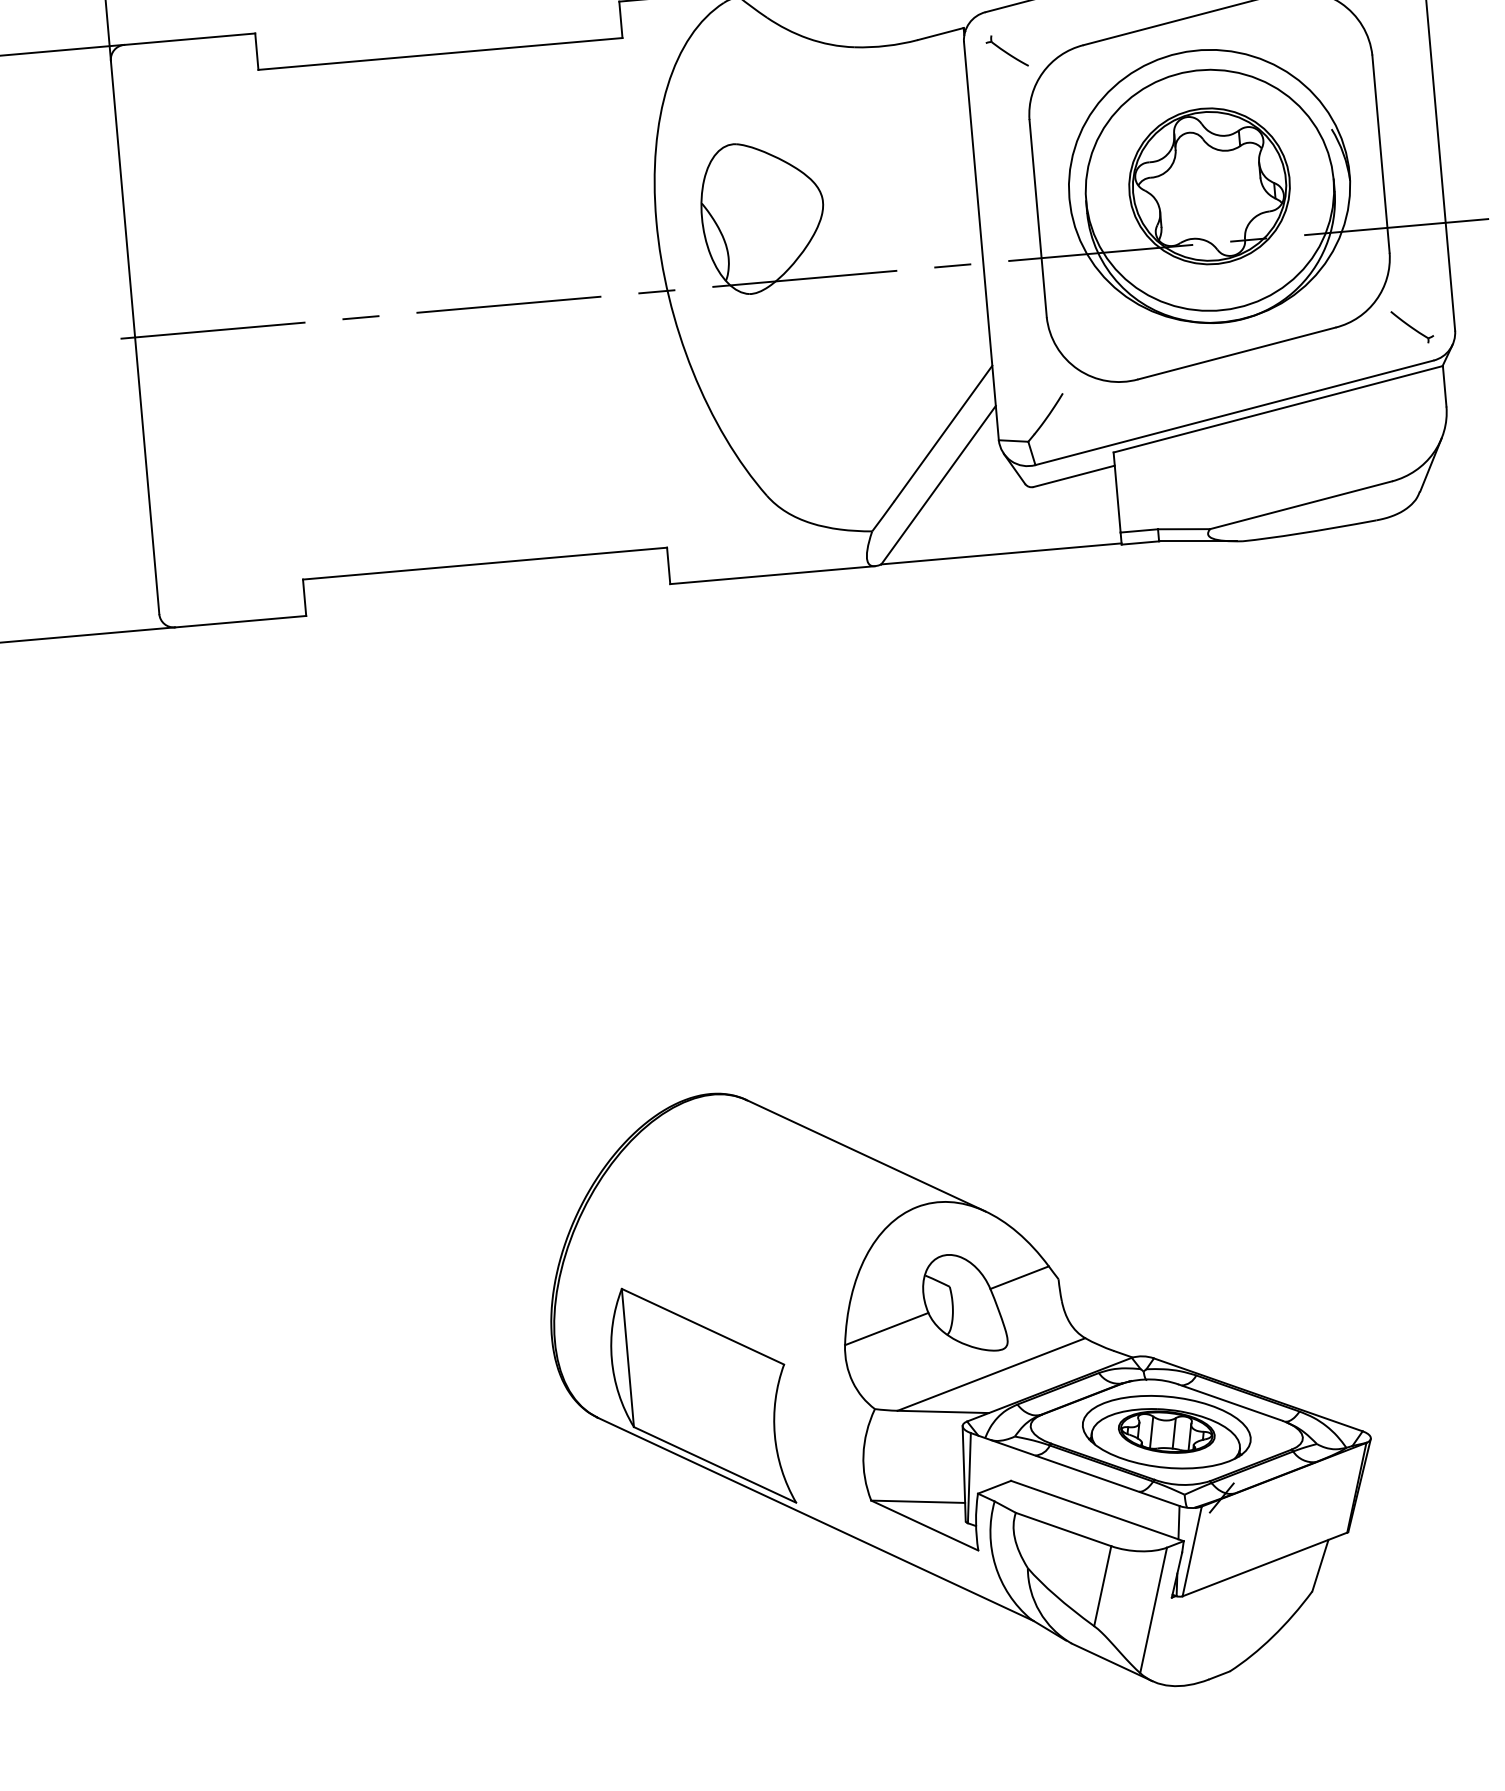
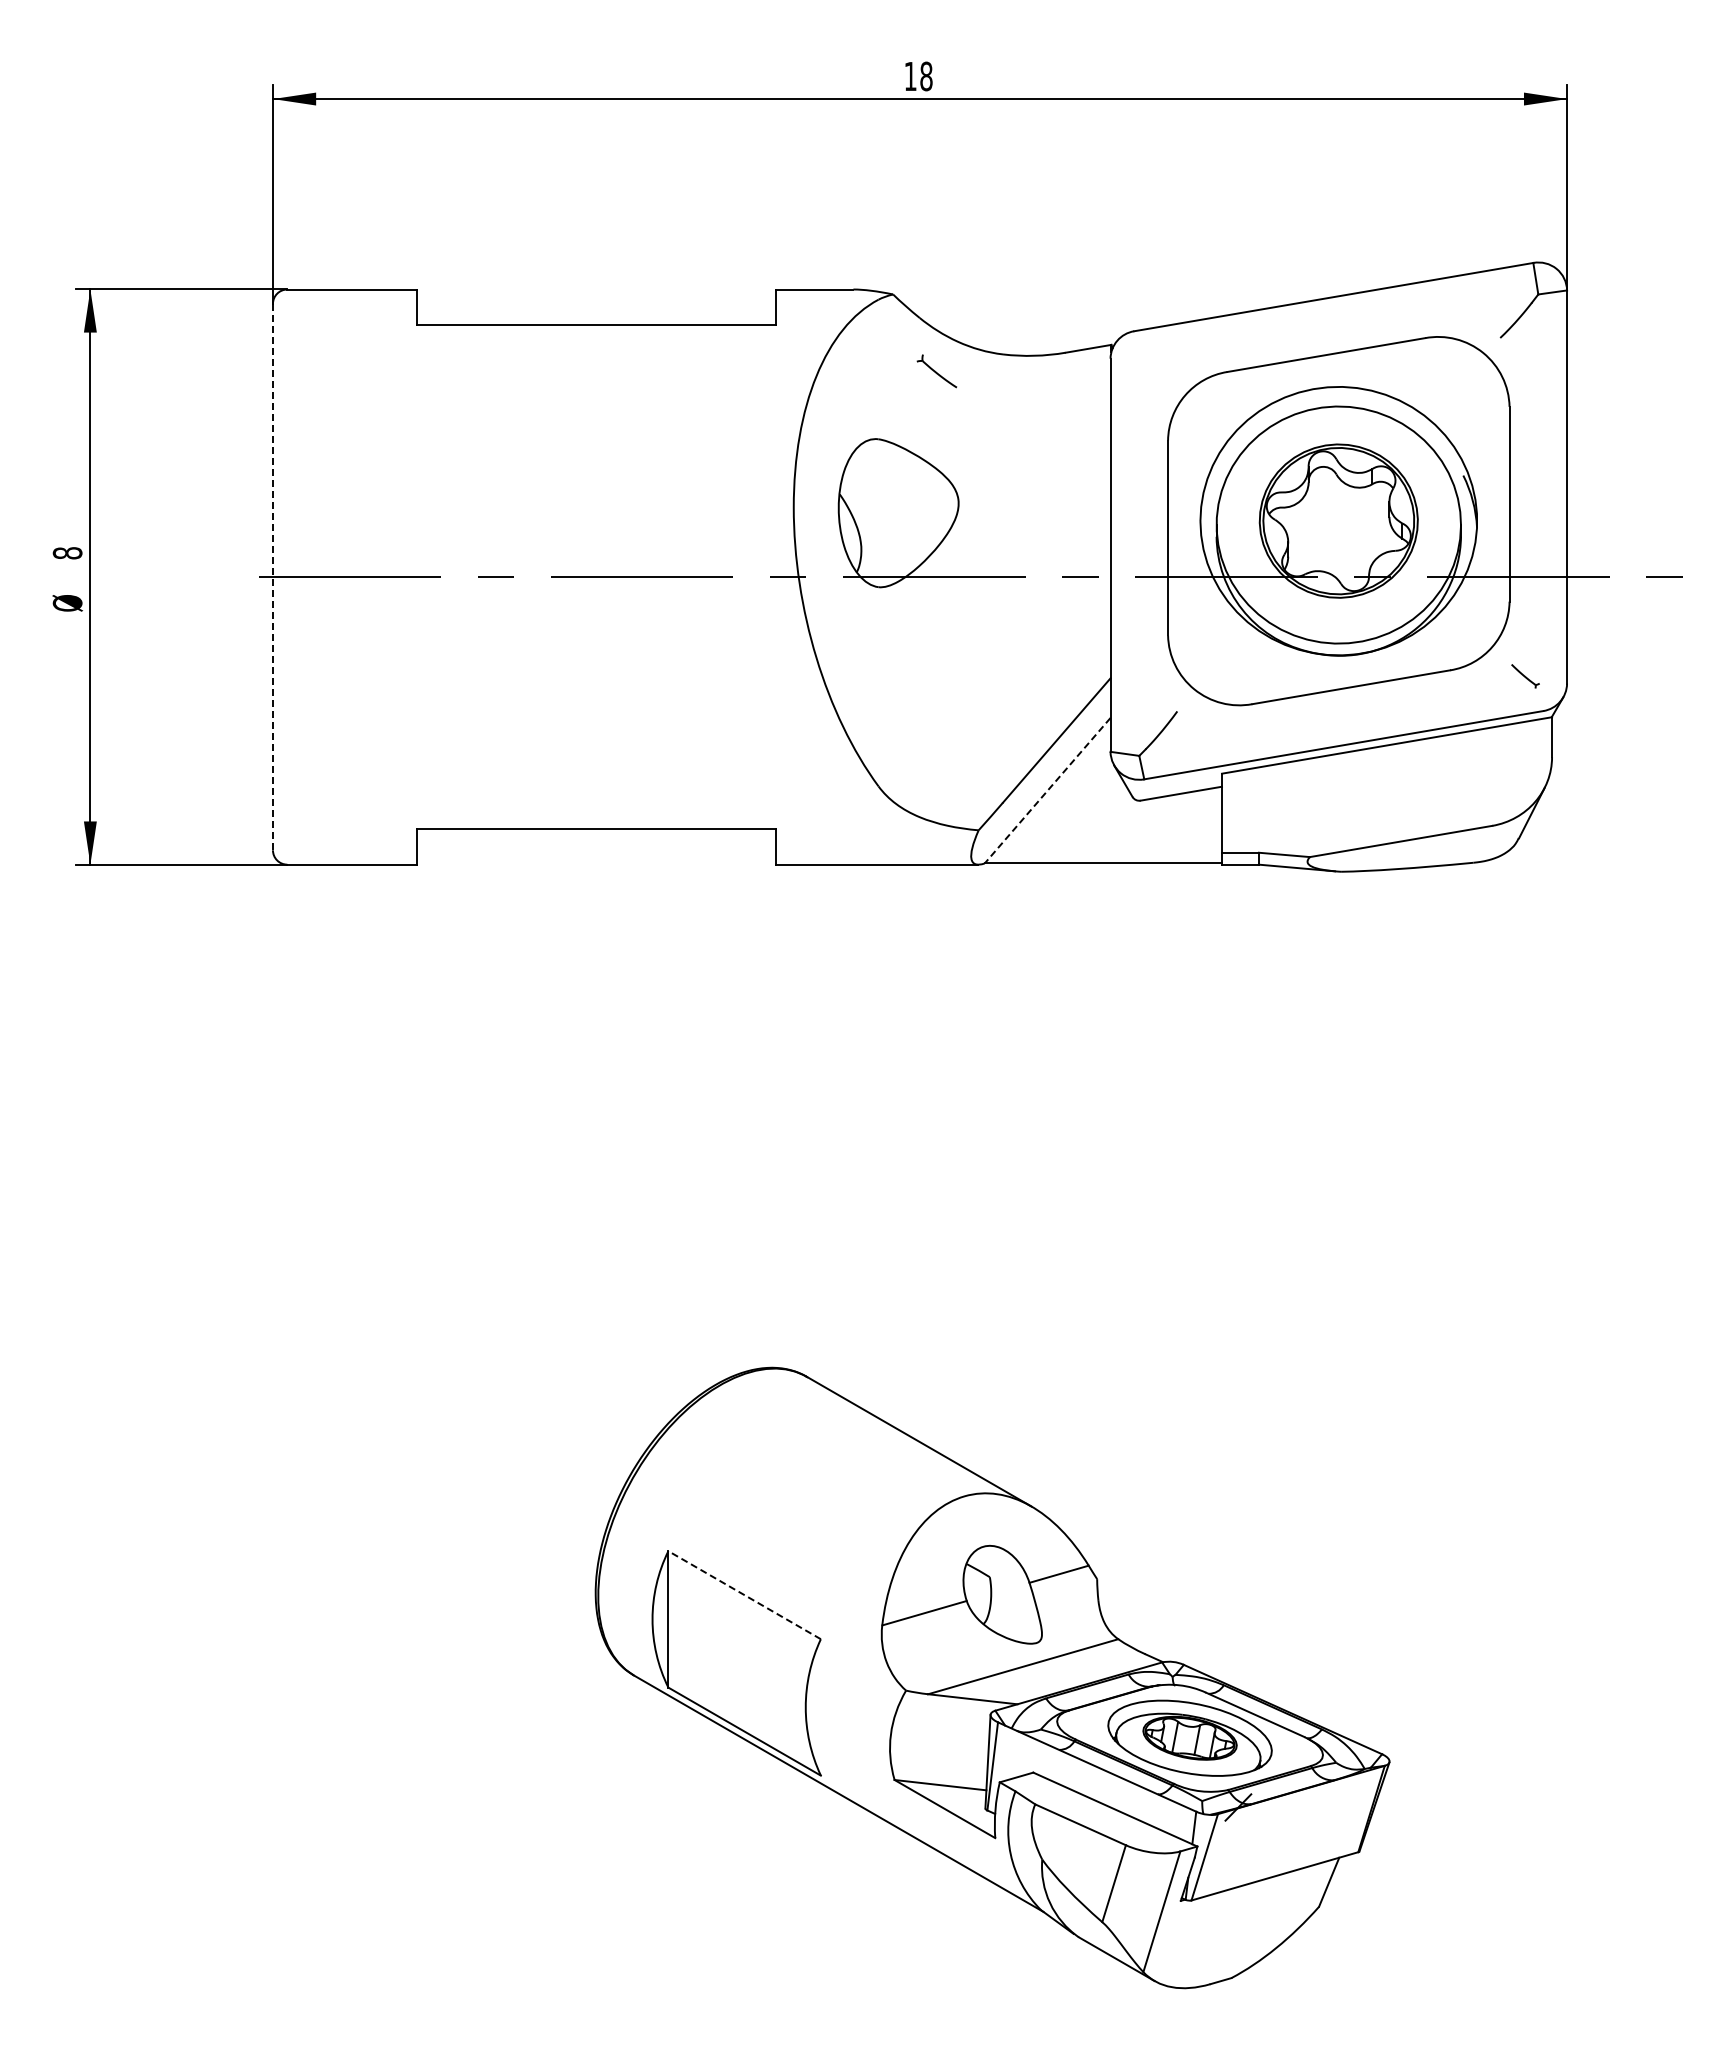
part: (1006, 51) -> (936, 371), moved
part: (1412, 327) -> (1525, 676), size x0.7
line: (134, 336) -> (272, 576), solid -> dashed
line: (938, 485) -> (1047, 791), solid -> dashed
line: (702, 1326) -> (744, 1594), solid -> dashed

